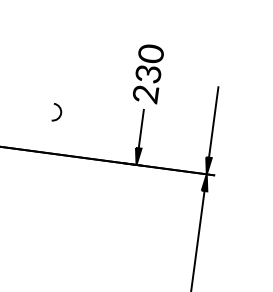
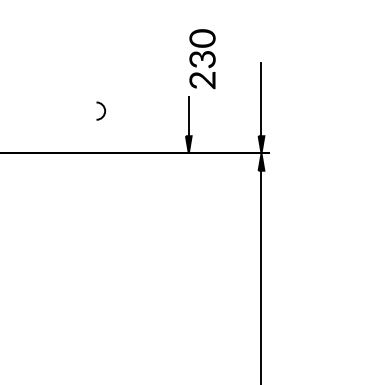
text: (148, 74) -> (202, 59), moved

